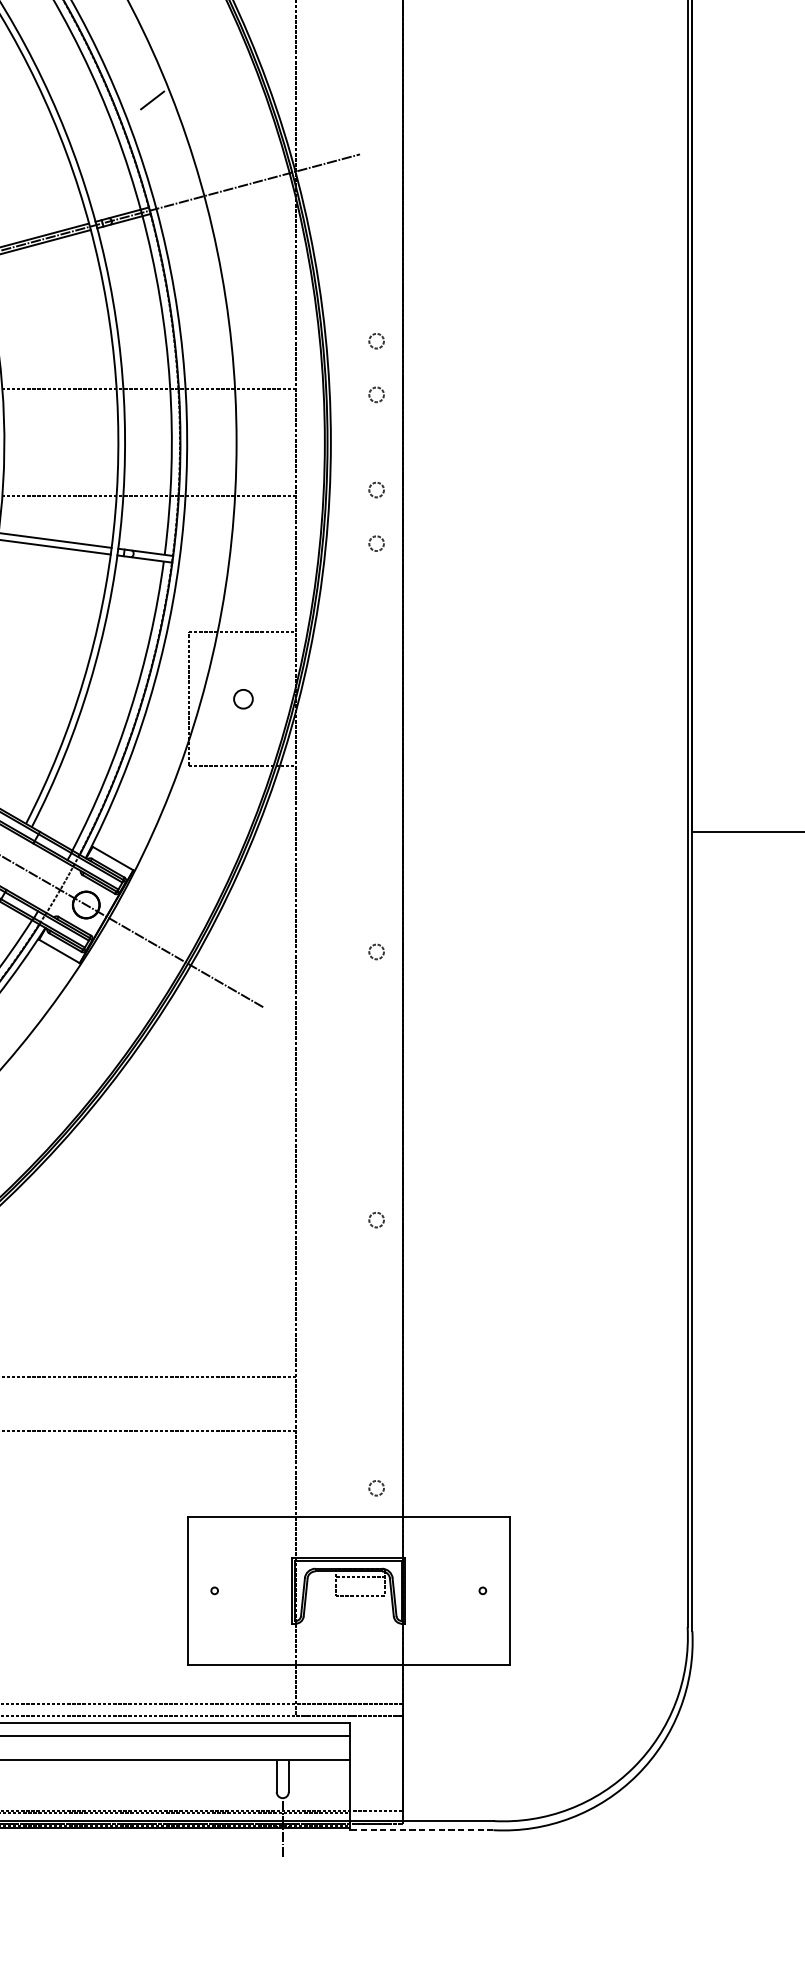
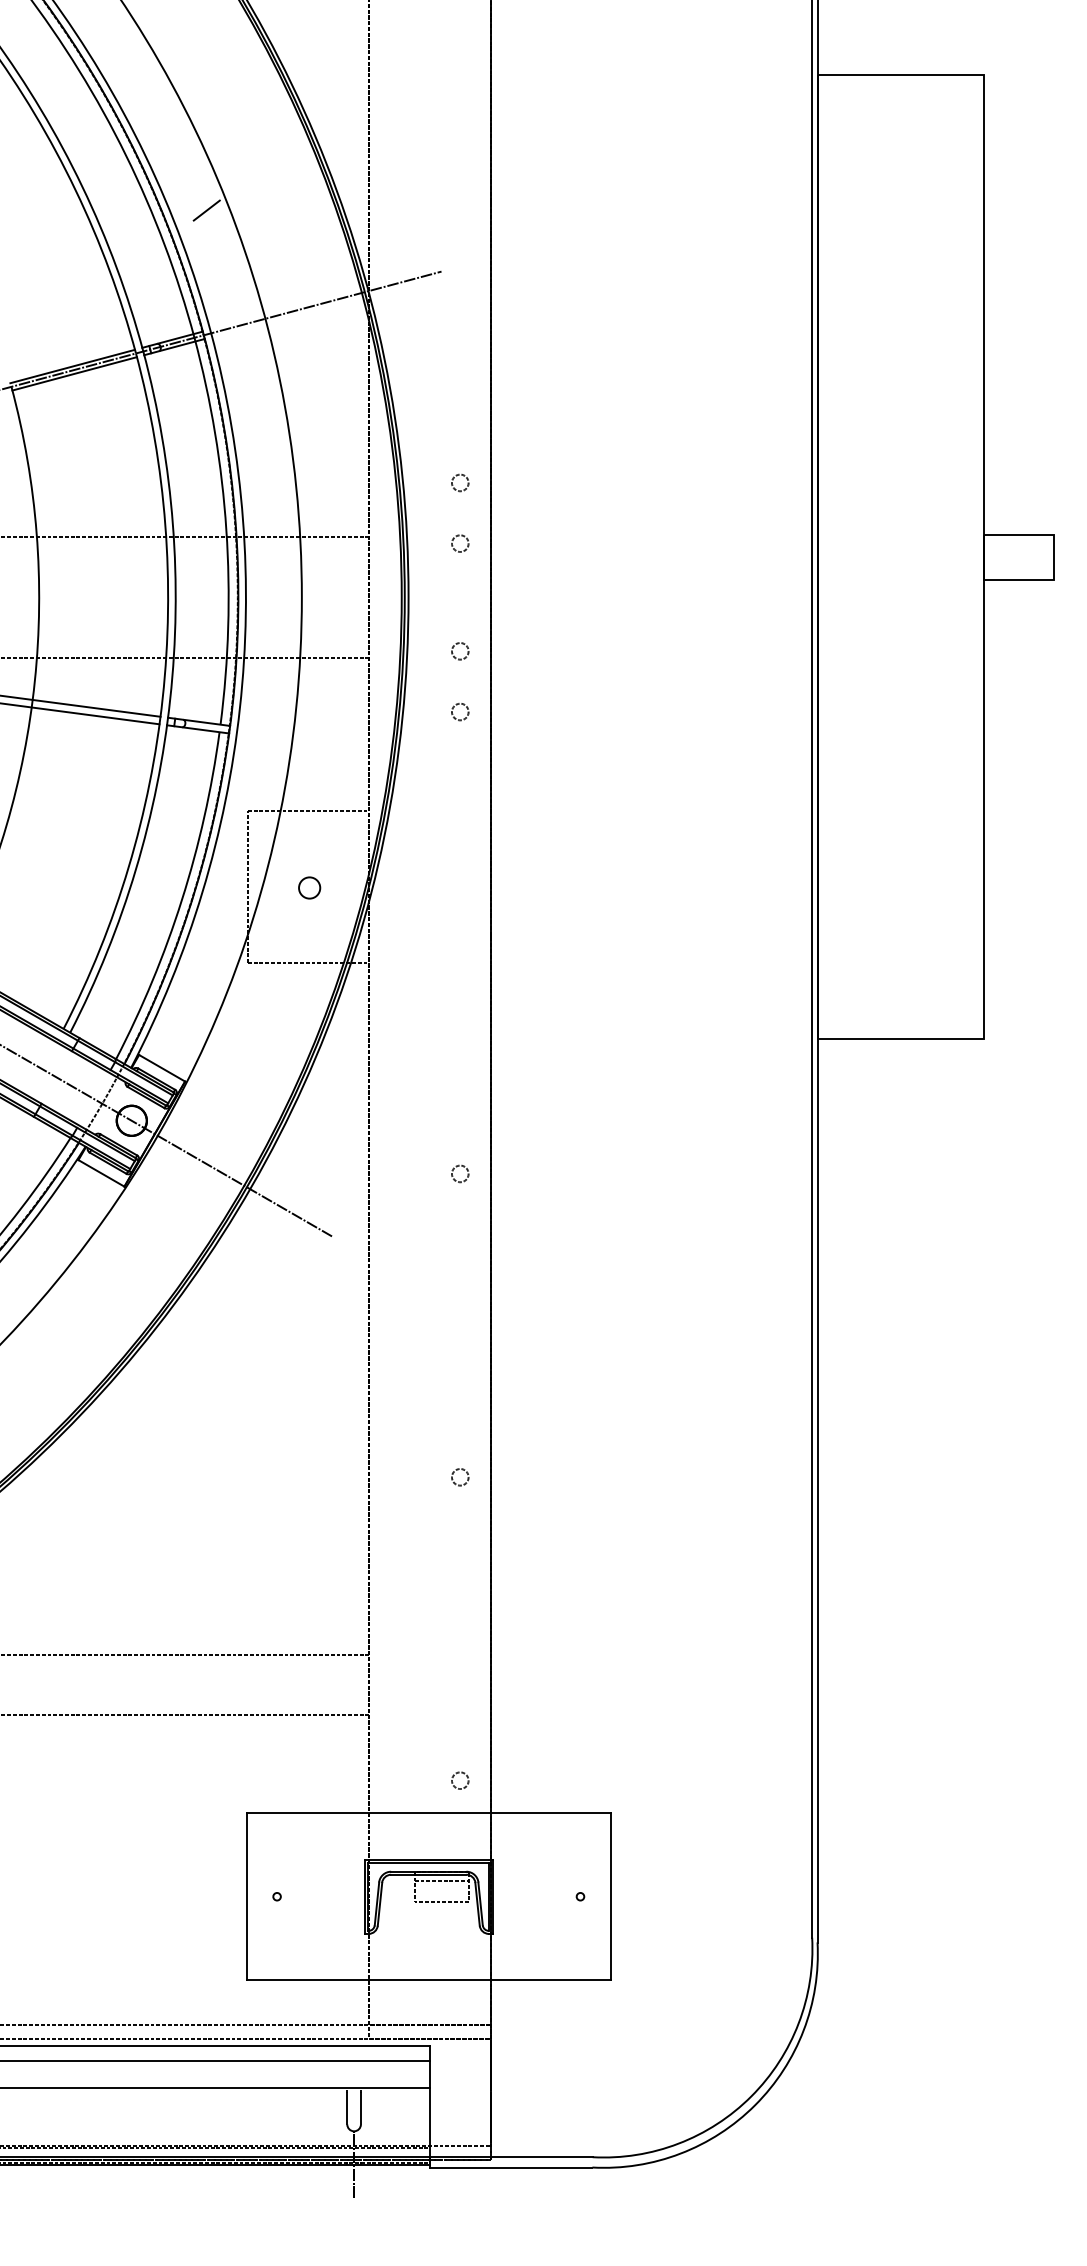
line: (421, 1830) -> (510, 2167), dashed -> solid

